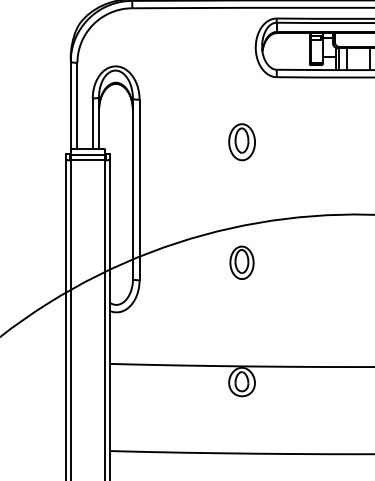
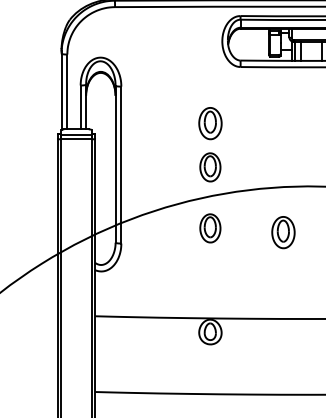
part: (242, 192) -> (210, 167), added
part: (326, 267) -> (283, 232), added

